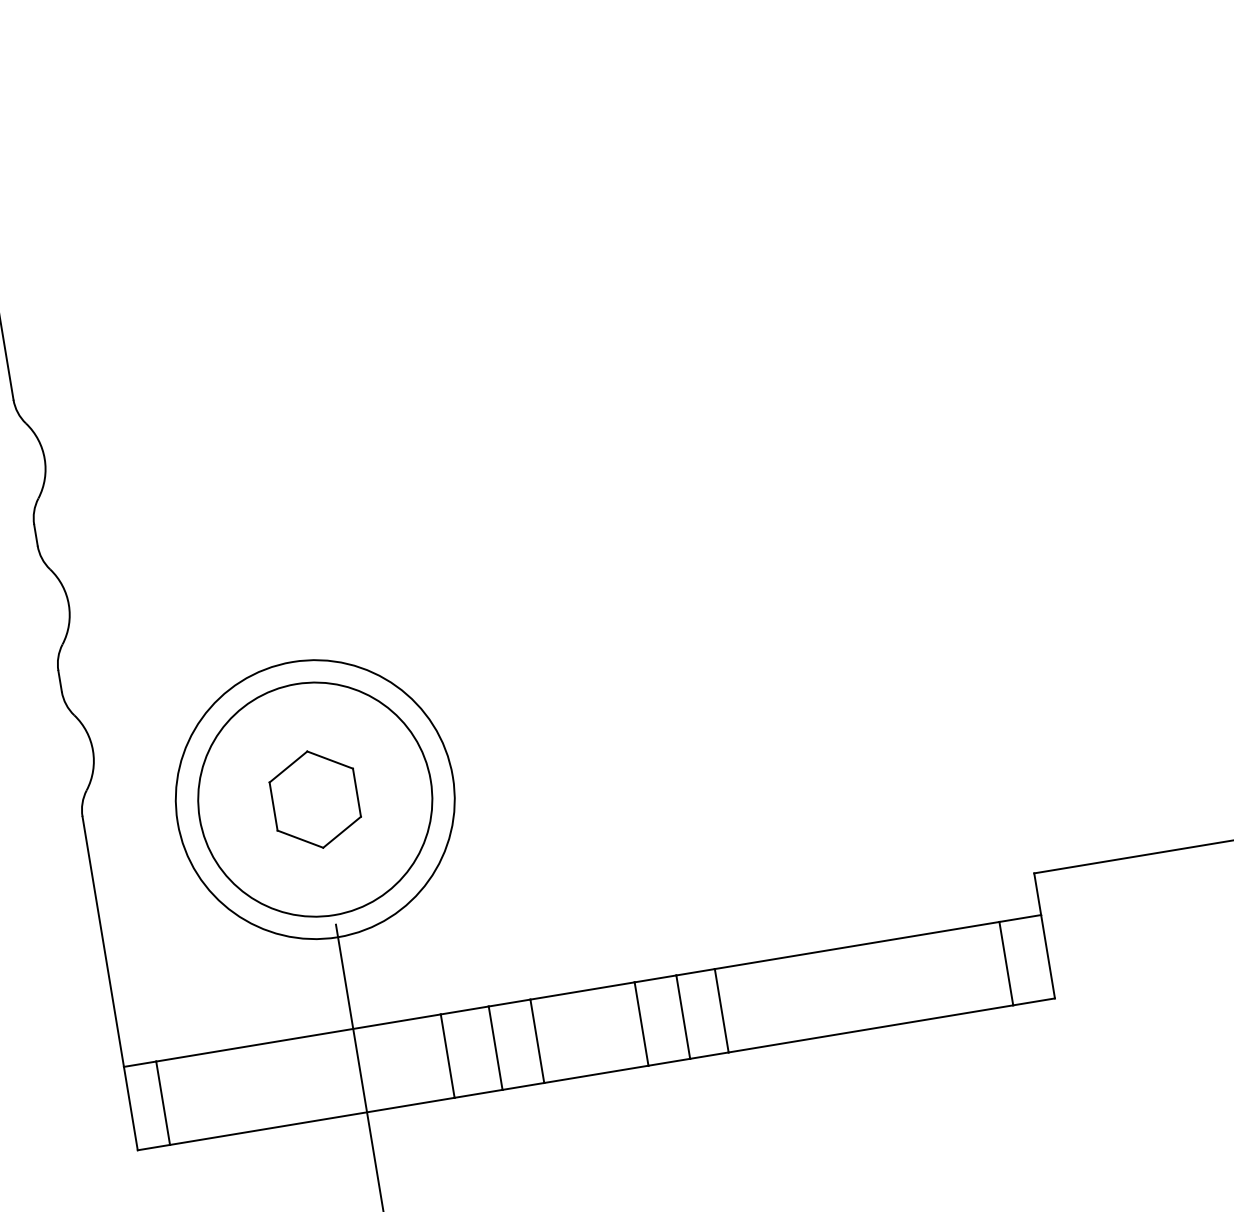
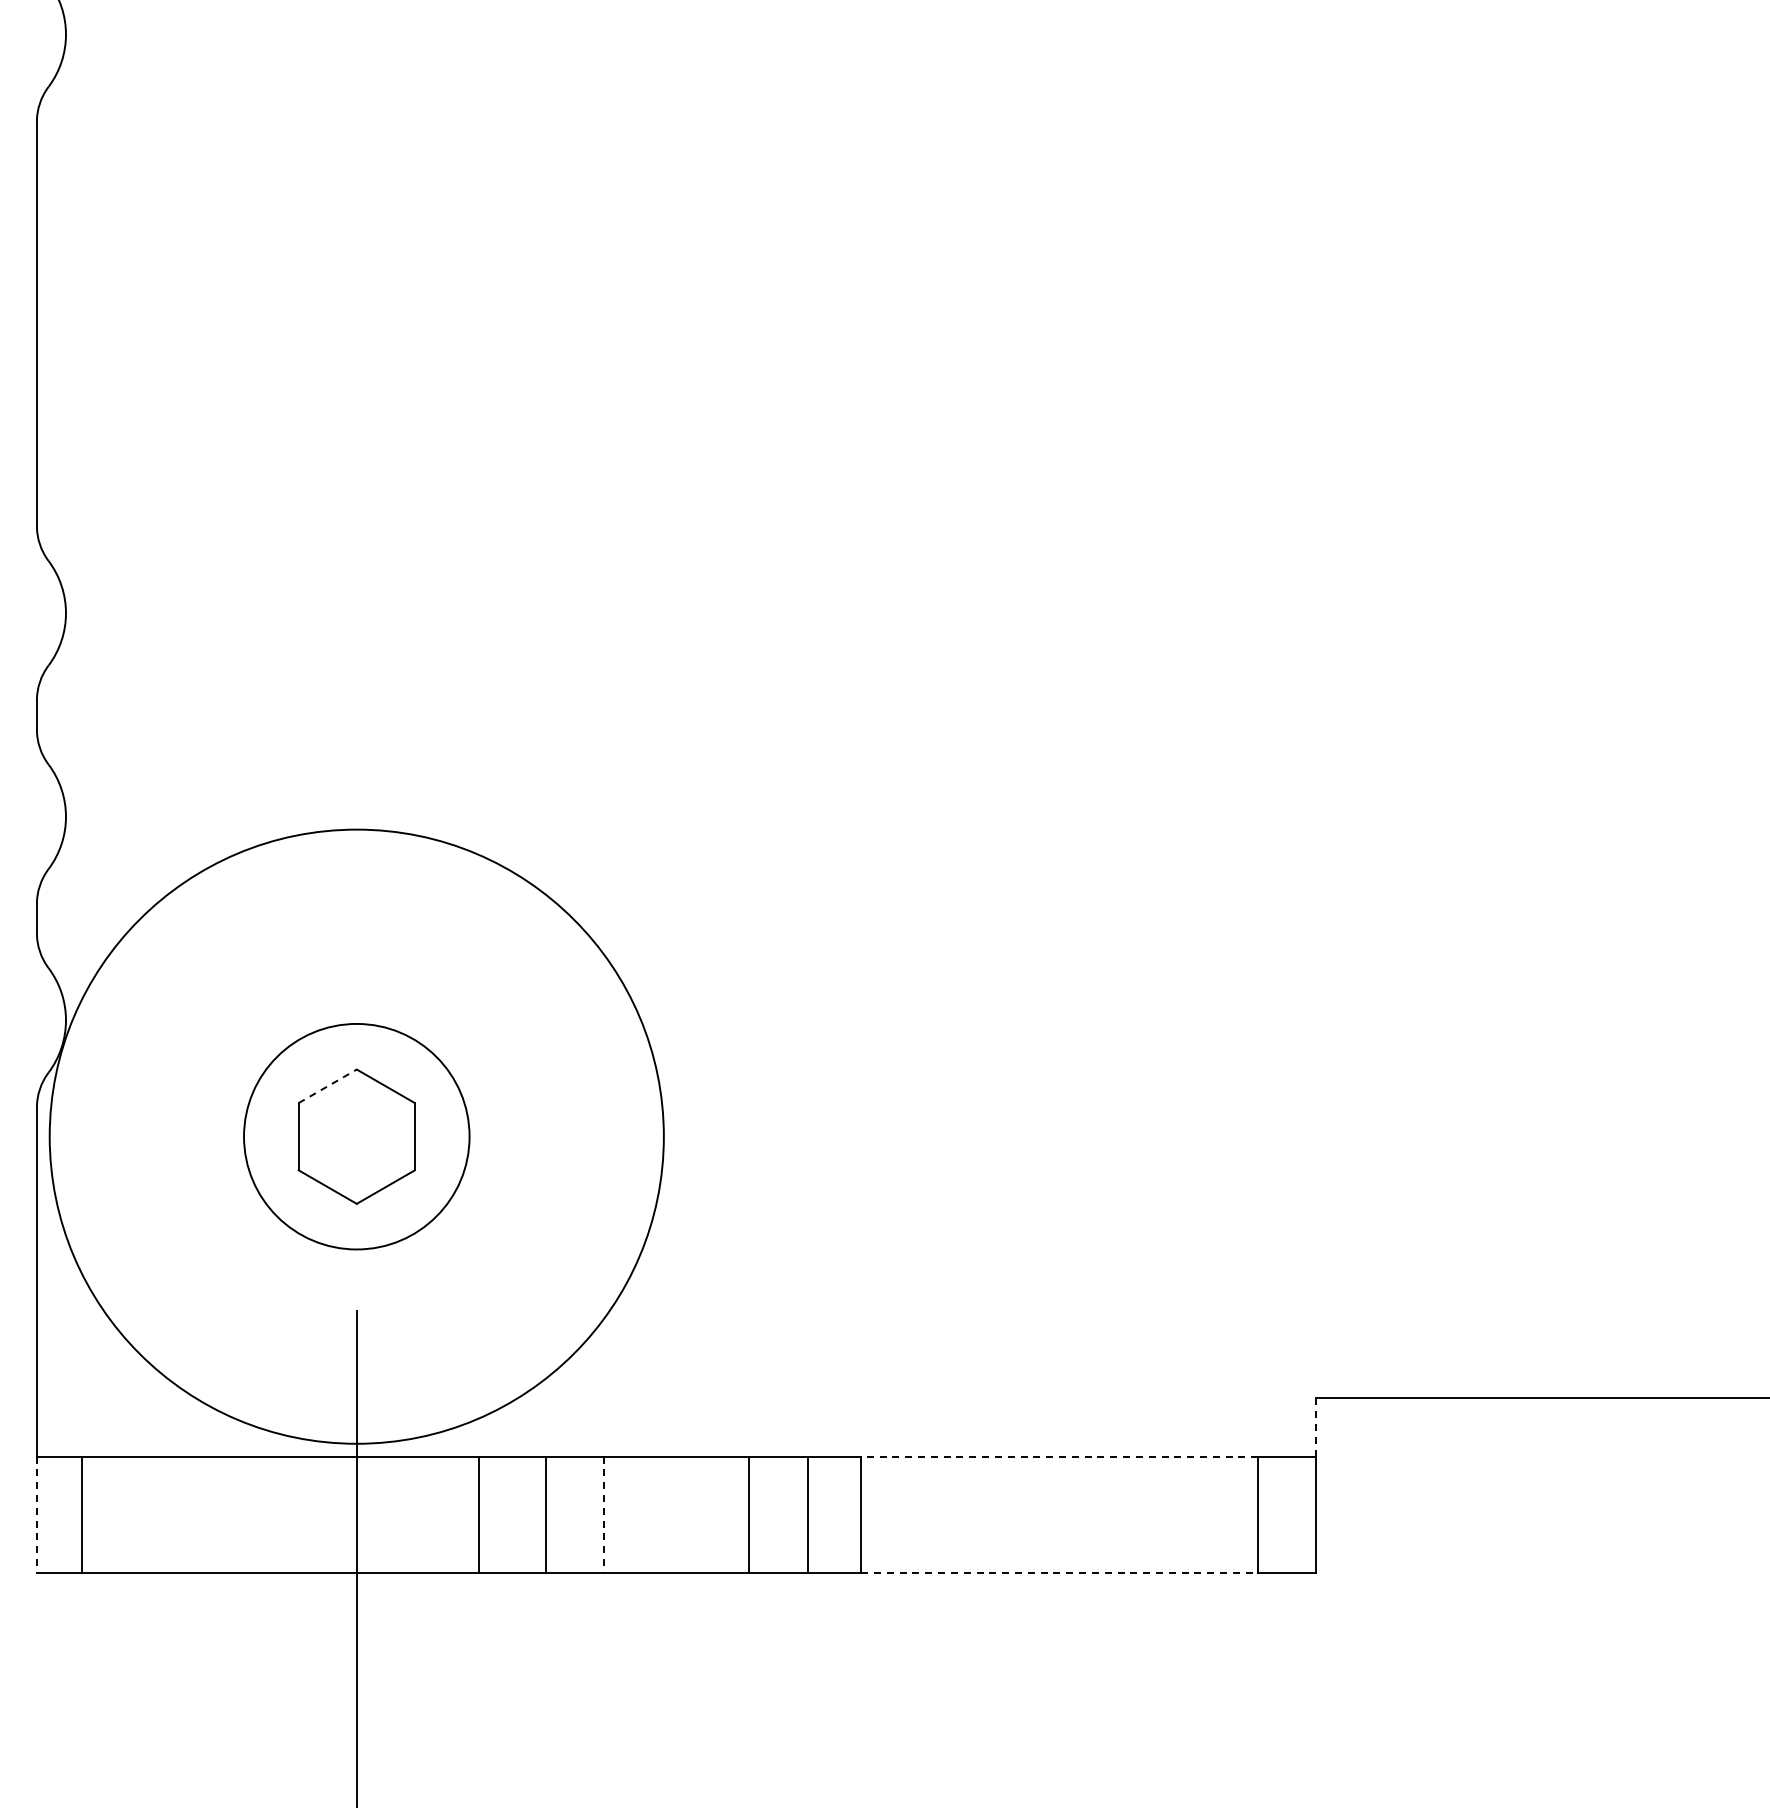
line: (288, 767) -> (327, 1086), solid -> dashed
circle: (315, 799) -> (356, 1136), size x0.7
circle: (315, 799) -> (356, 1136), size x1.6
line: (1037, 894) -> (1316, 1427), solid -> dashed
line: (856, 945) -> (1059, 1456), solid -> dashed
line: (871, 1028) -> (1060, 1572), solid -> dashed
line: (537, 1041) -> (603, 1515), solid -> dashed
line: (130, 1109) -> (36, 1515), solid -> dashed

